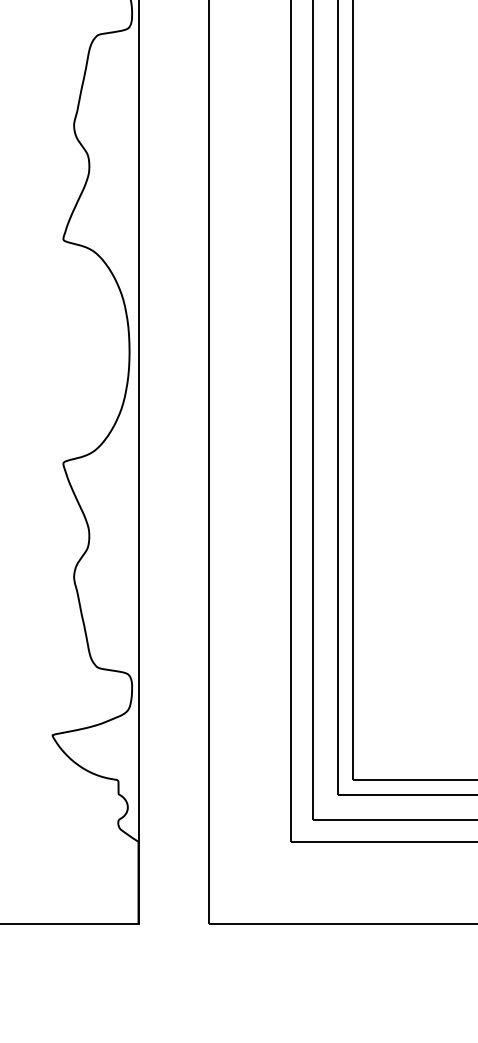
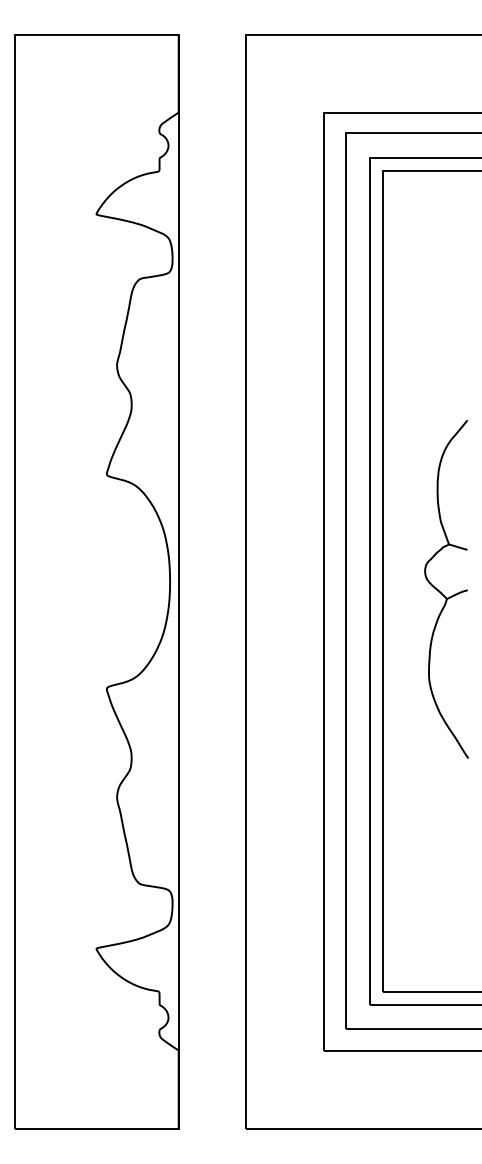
part: (418, 359) -> (446, 589), added

